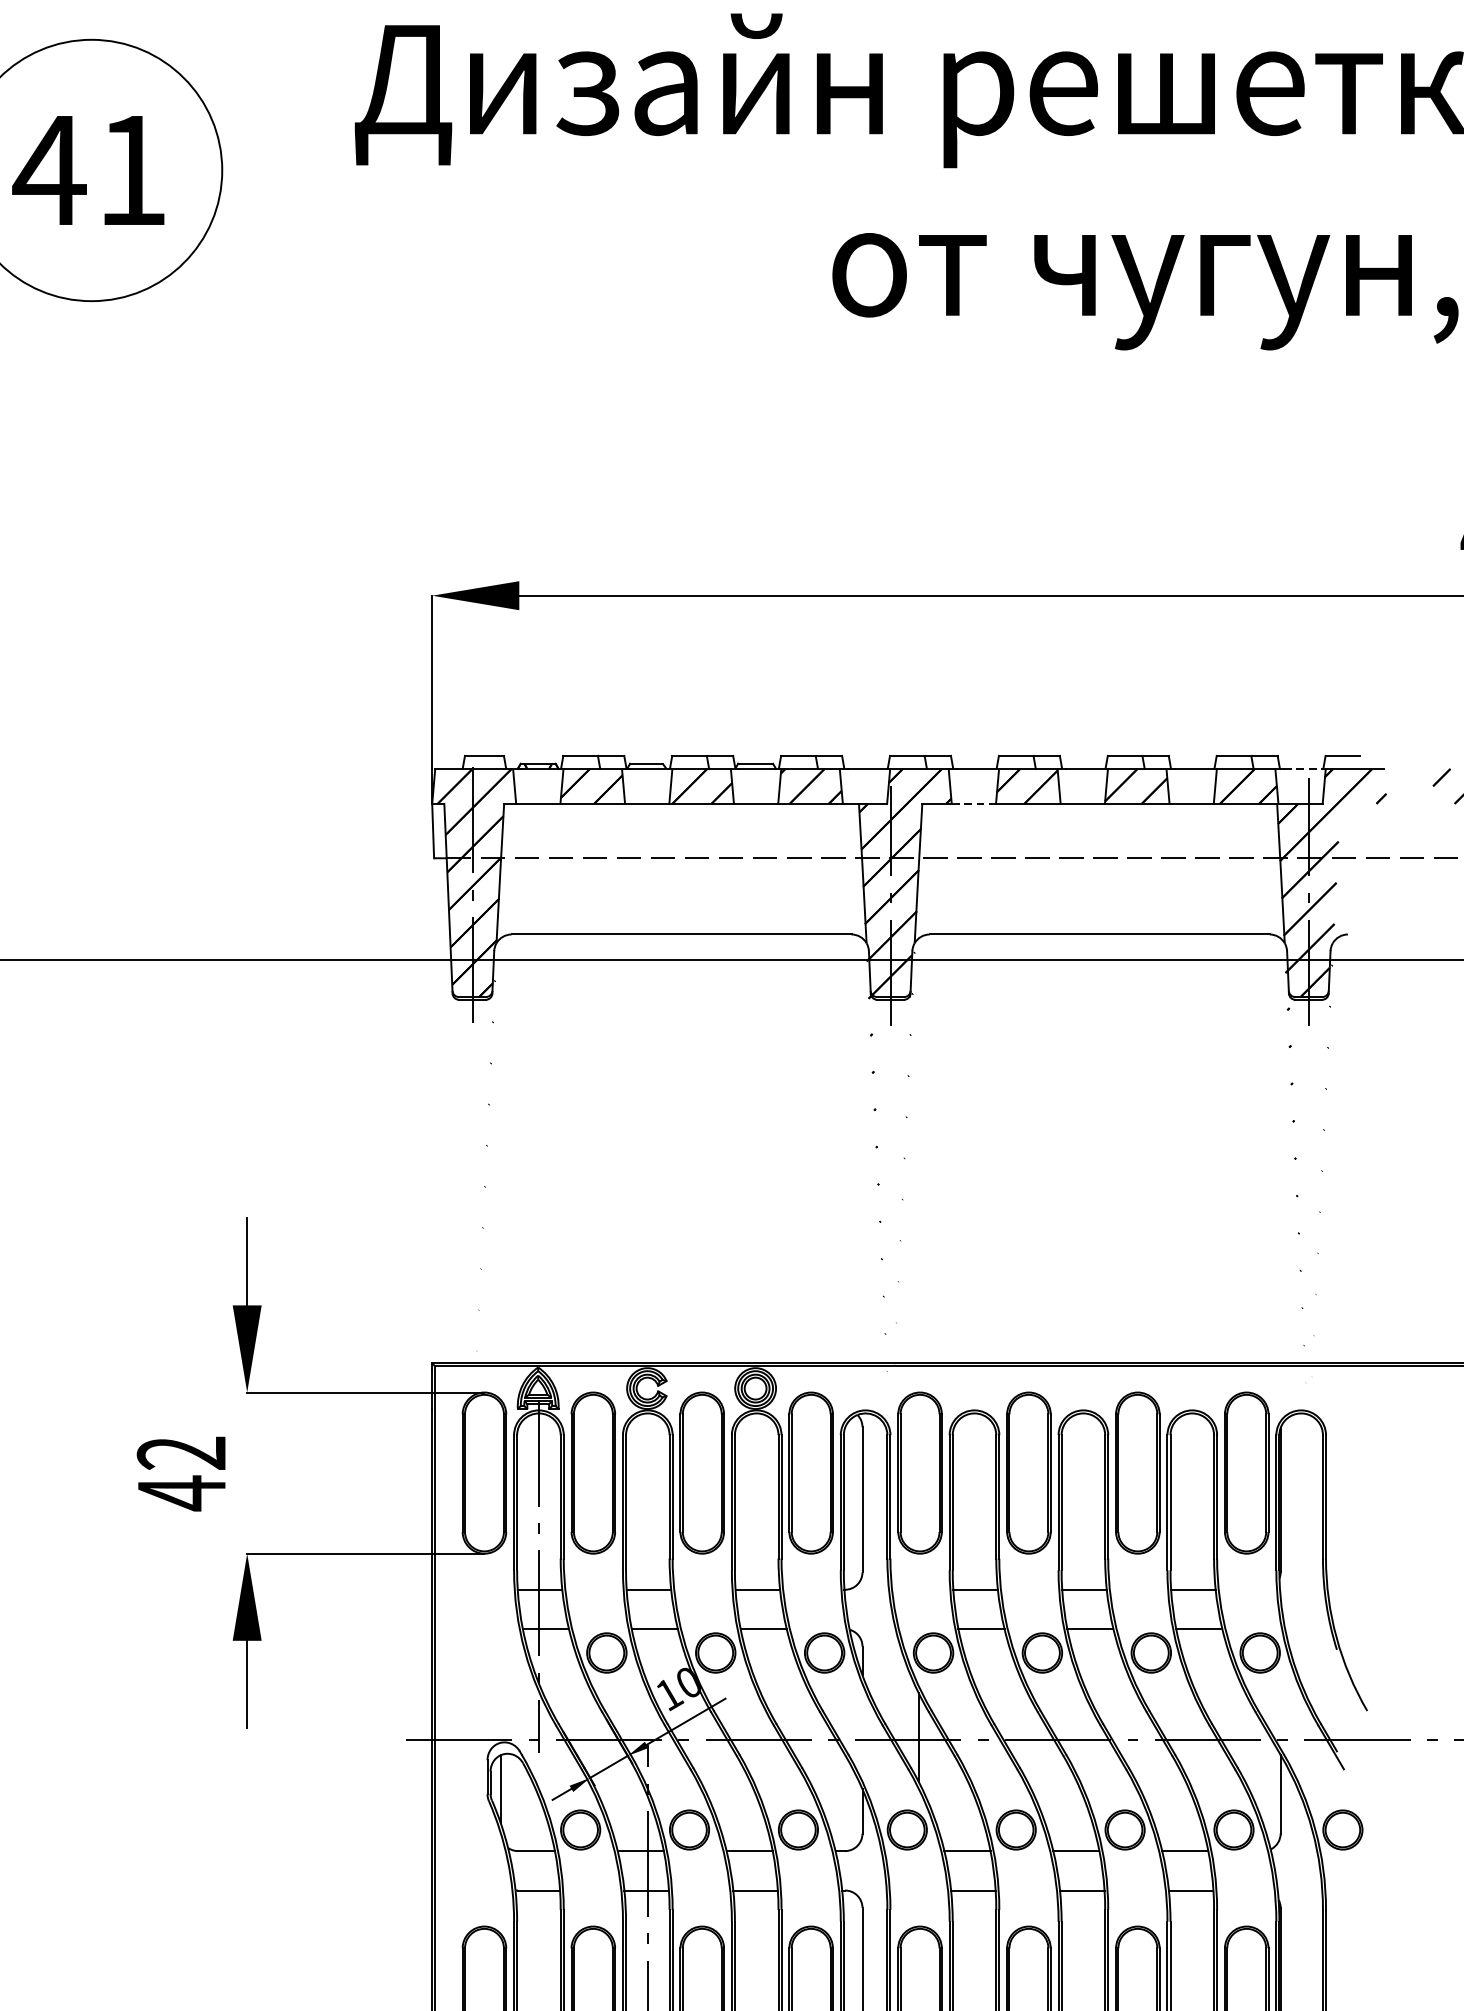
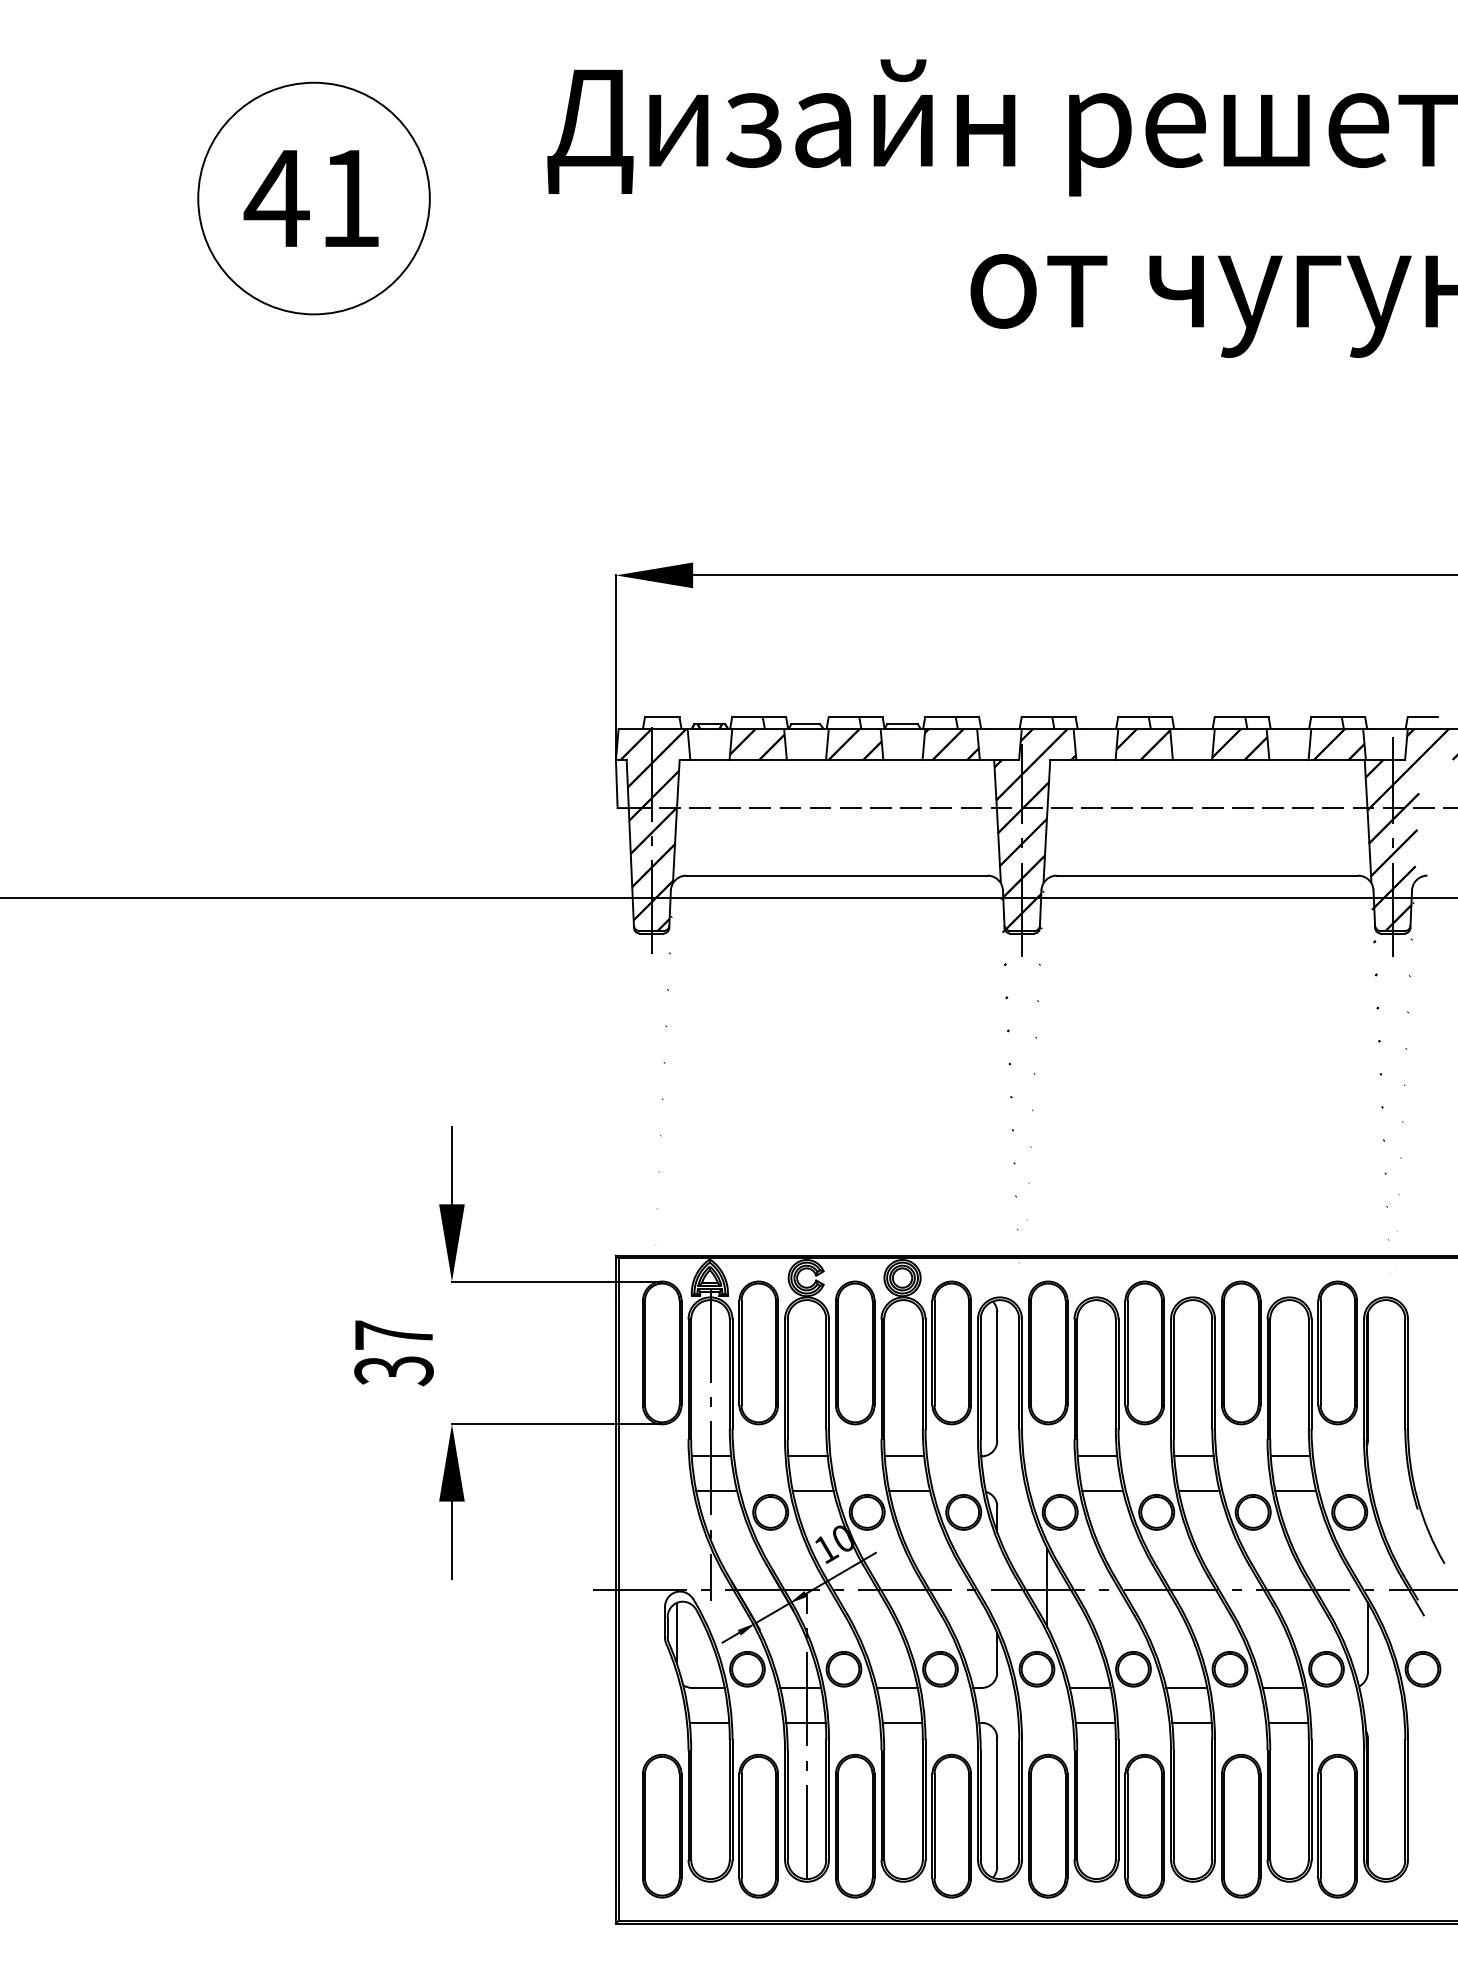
line: (1305, 768) -> (1389, 728), dashed -> solid
line: (974, 803) -> (1096, 759), dashed -> solid
text: (181, 1473) -> (393, 1353), 42 -> 37

